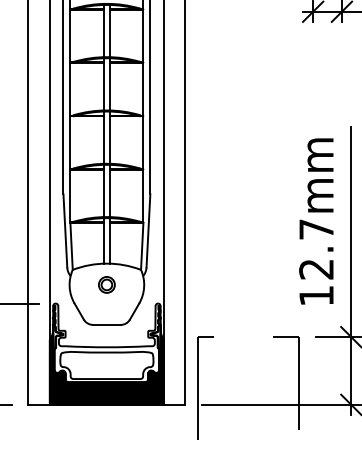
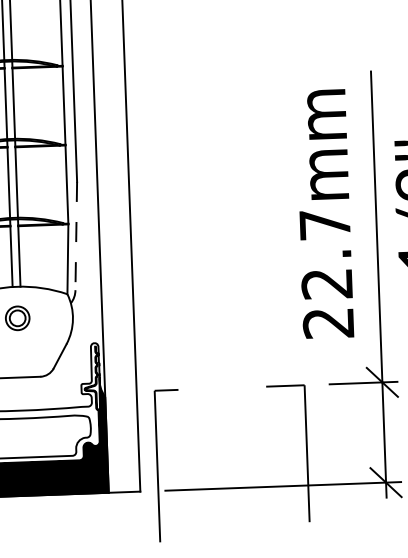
line: (148, 230) -> (76, 235), solid -> dashed
text: (316, 296) -> (328, 324), 12.7mm -> 22.7mm

